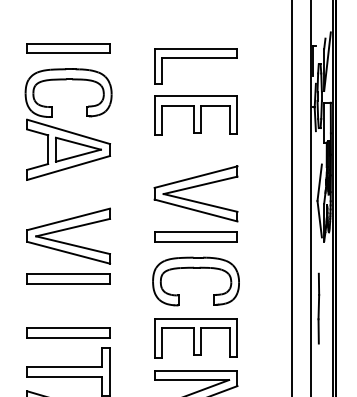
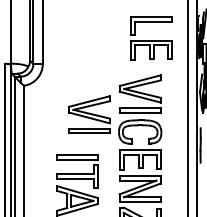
part: (196, 91) -> (151, 38), moved
part: (52, 111) -> (69, 48), removed
part: (68, 245) -> (89, 114), moved

